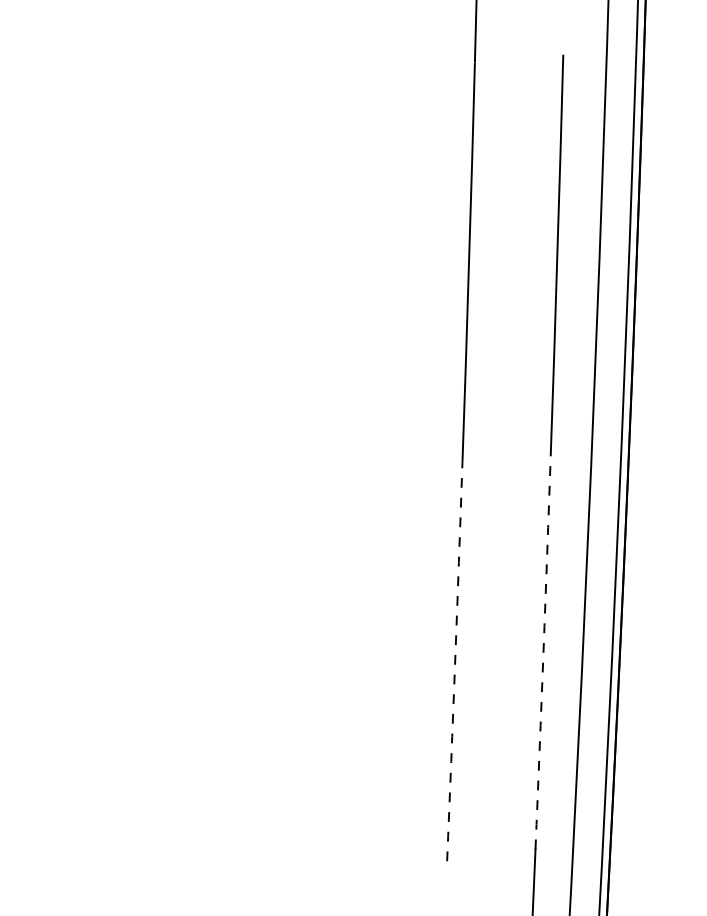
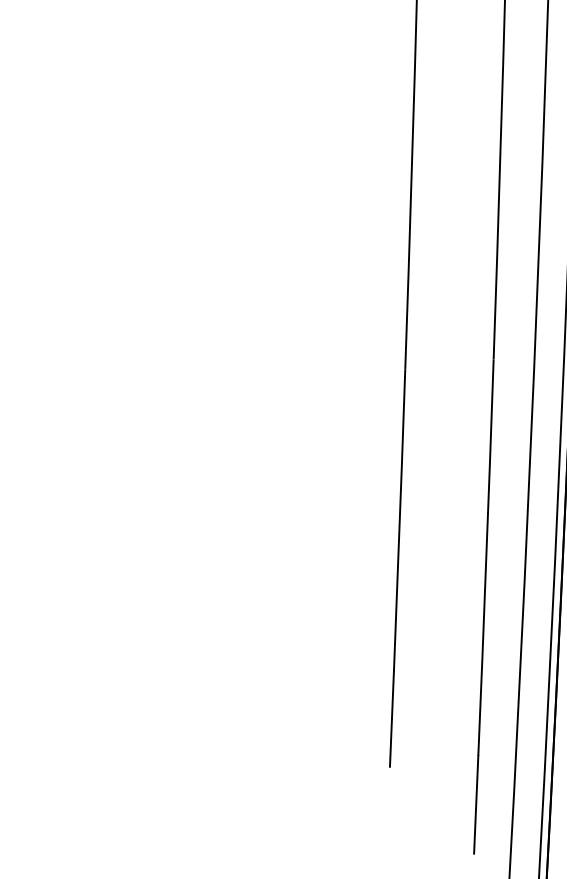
arc: (543, 651) -> (486, 557), dashed -> solid
arc: (455, 662) -> (398, 568), dashed -> solid

